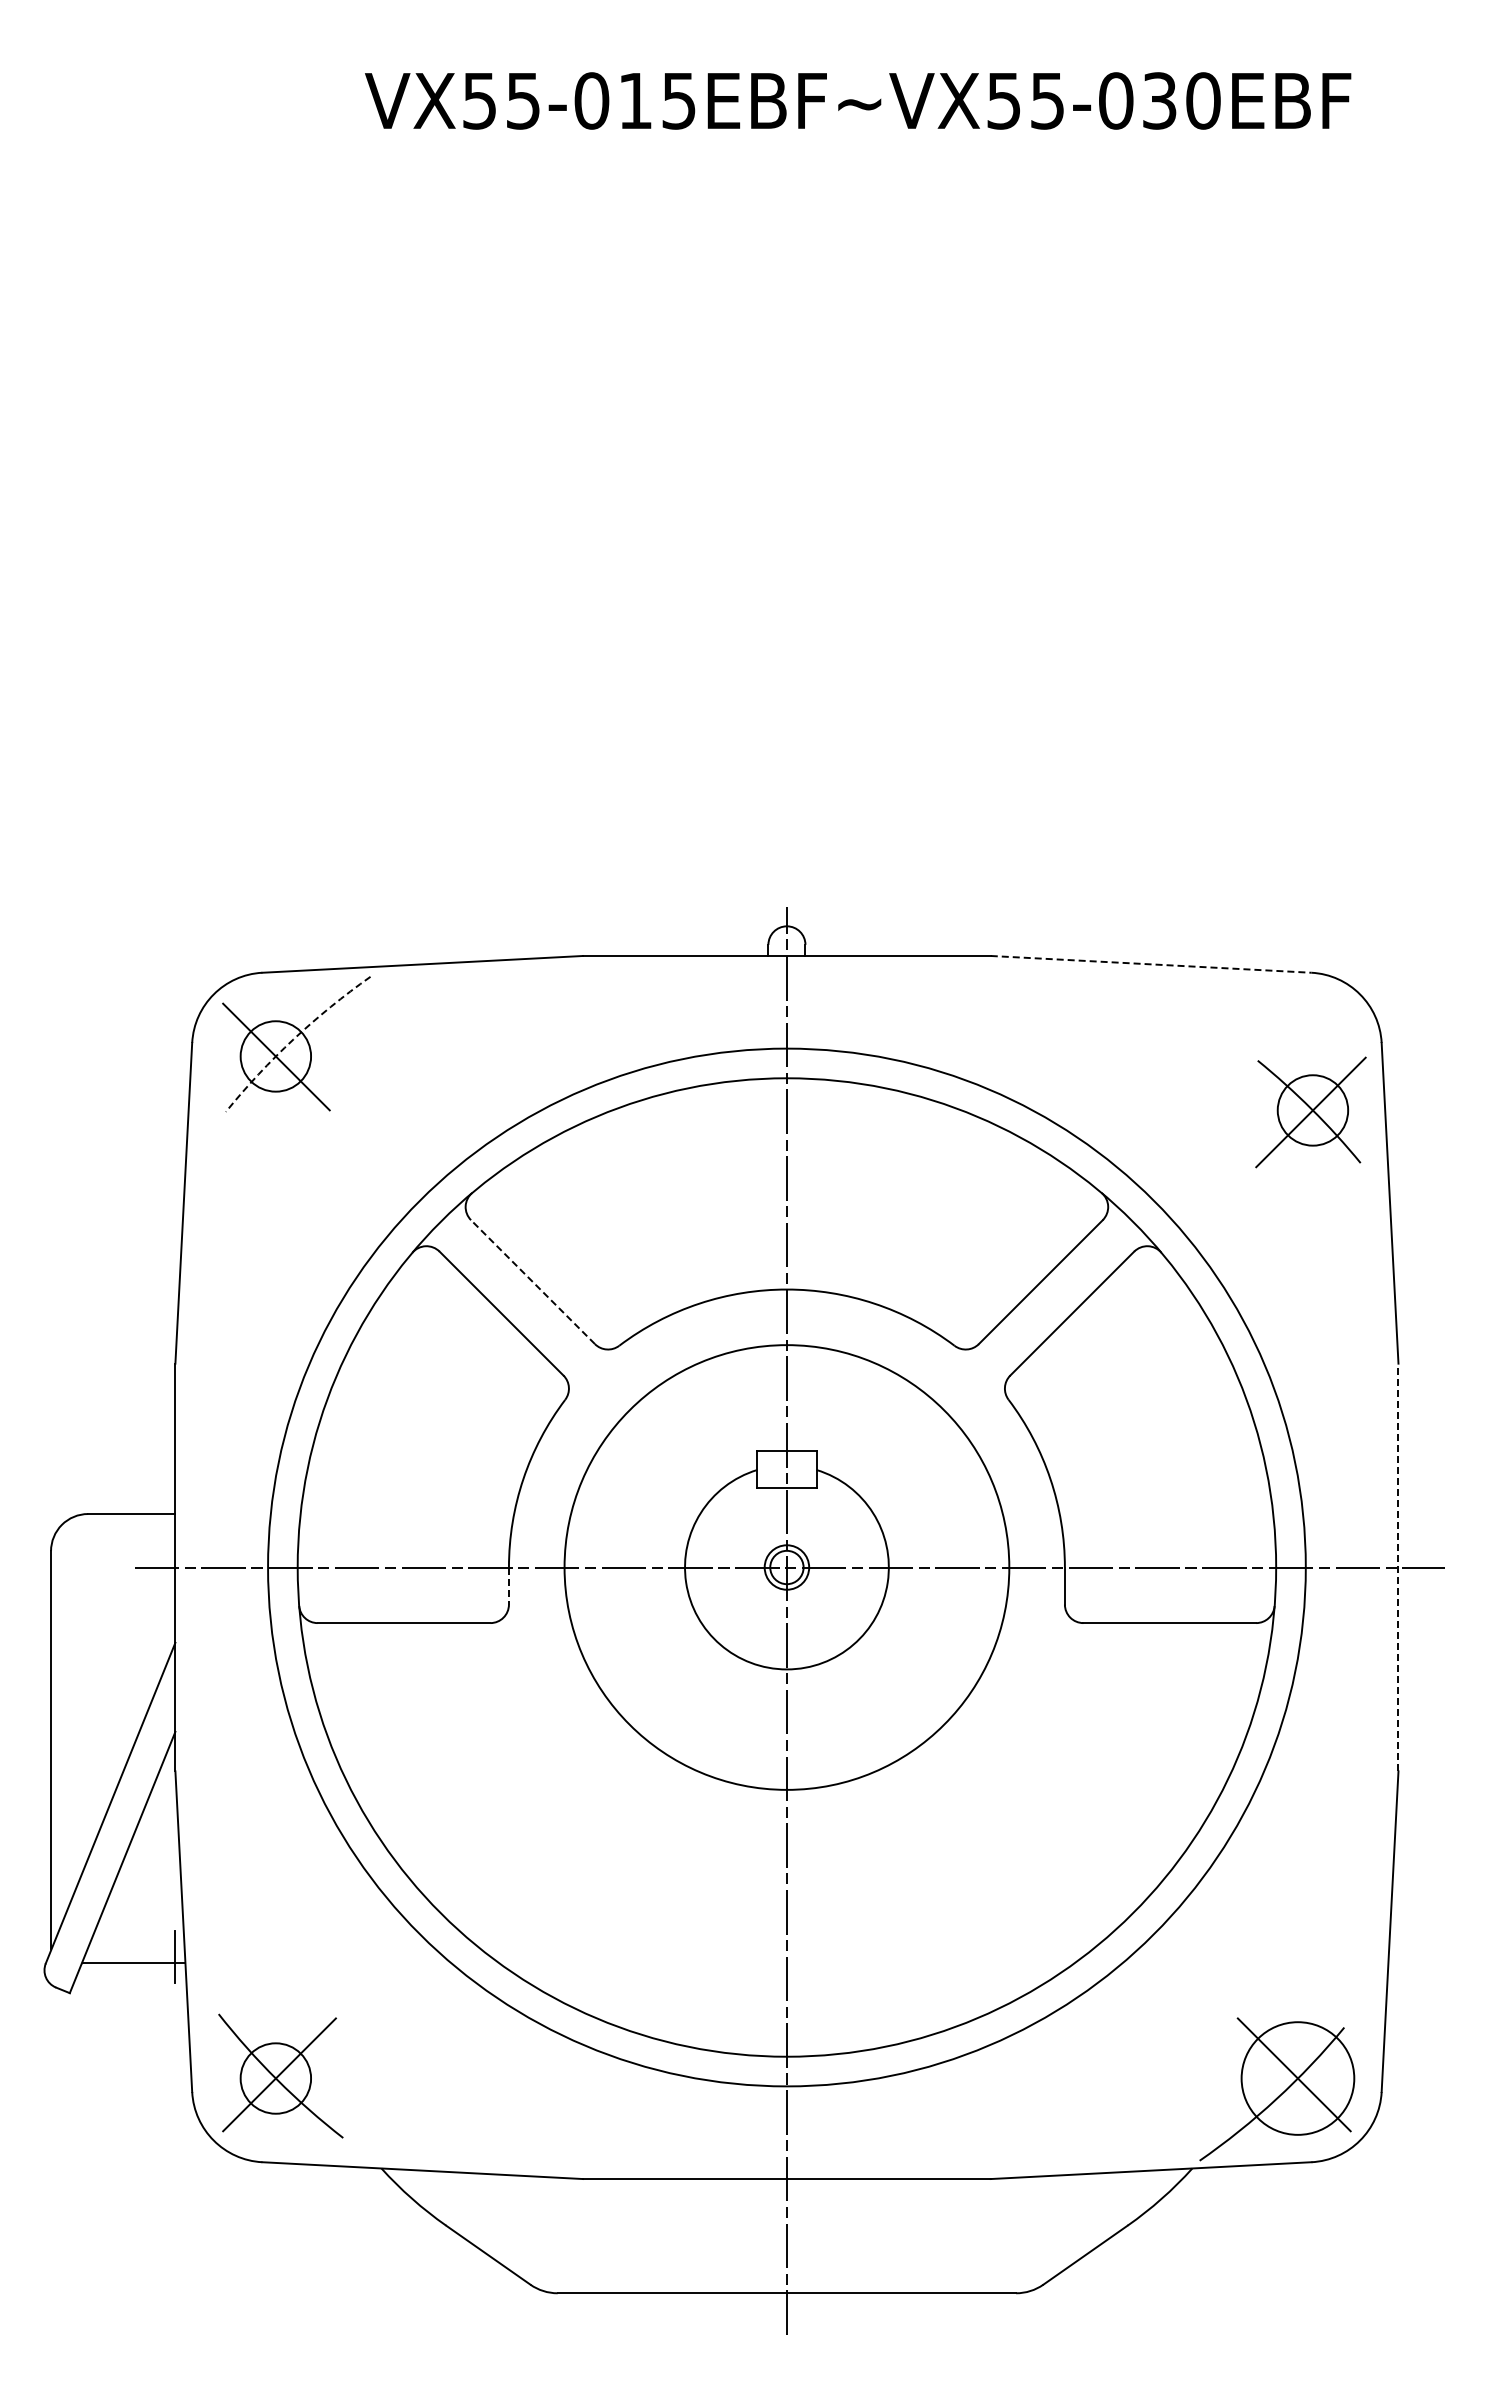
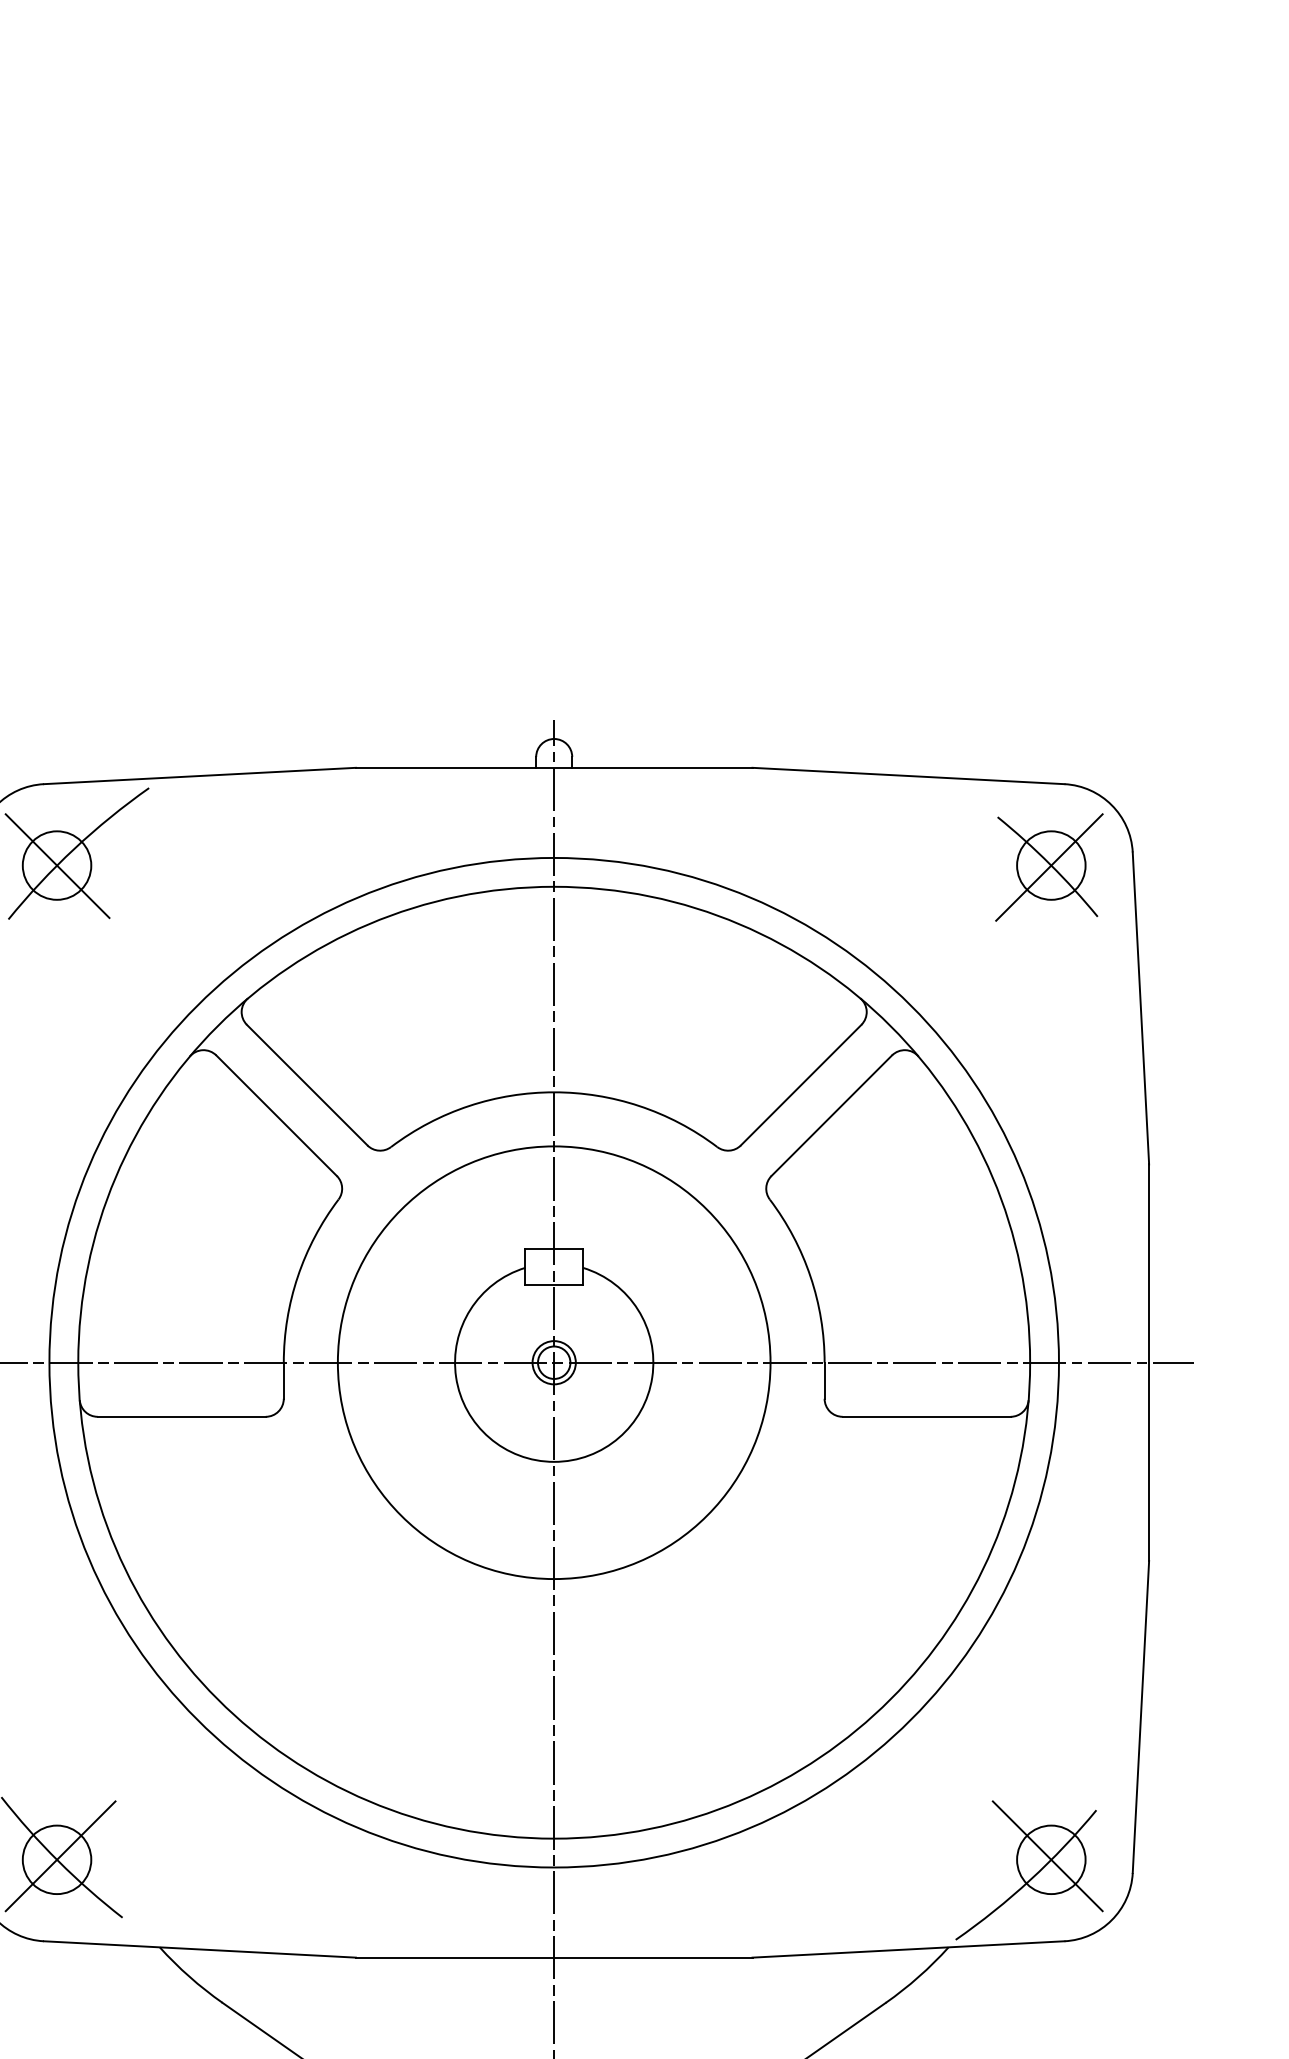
line: (1151, 964) -> (908, 776), dashed -> solid
arc: (293, 1039) -> (74, 849), dashed -> solid
part: (1310, 1112) -> (1048, 867), moved
line: (533, 1282) -> (307, 1085), dashed -> solid
line: (1398, 1567) -> (1149, 1362), dashed -> solid
line: (508, 1586) -> (283, 1381), dashed -> solid
circle: (1297, 2078) -> (1050, 1859), size x0.62

